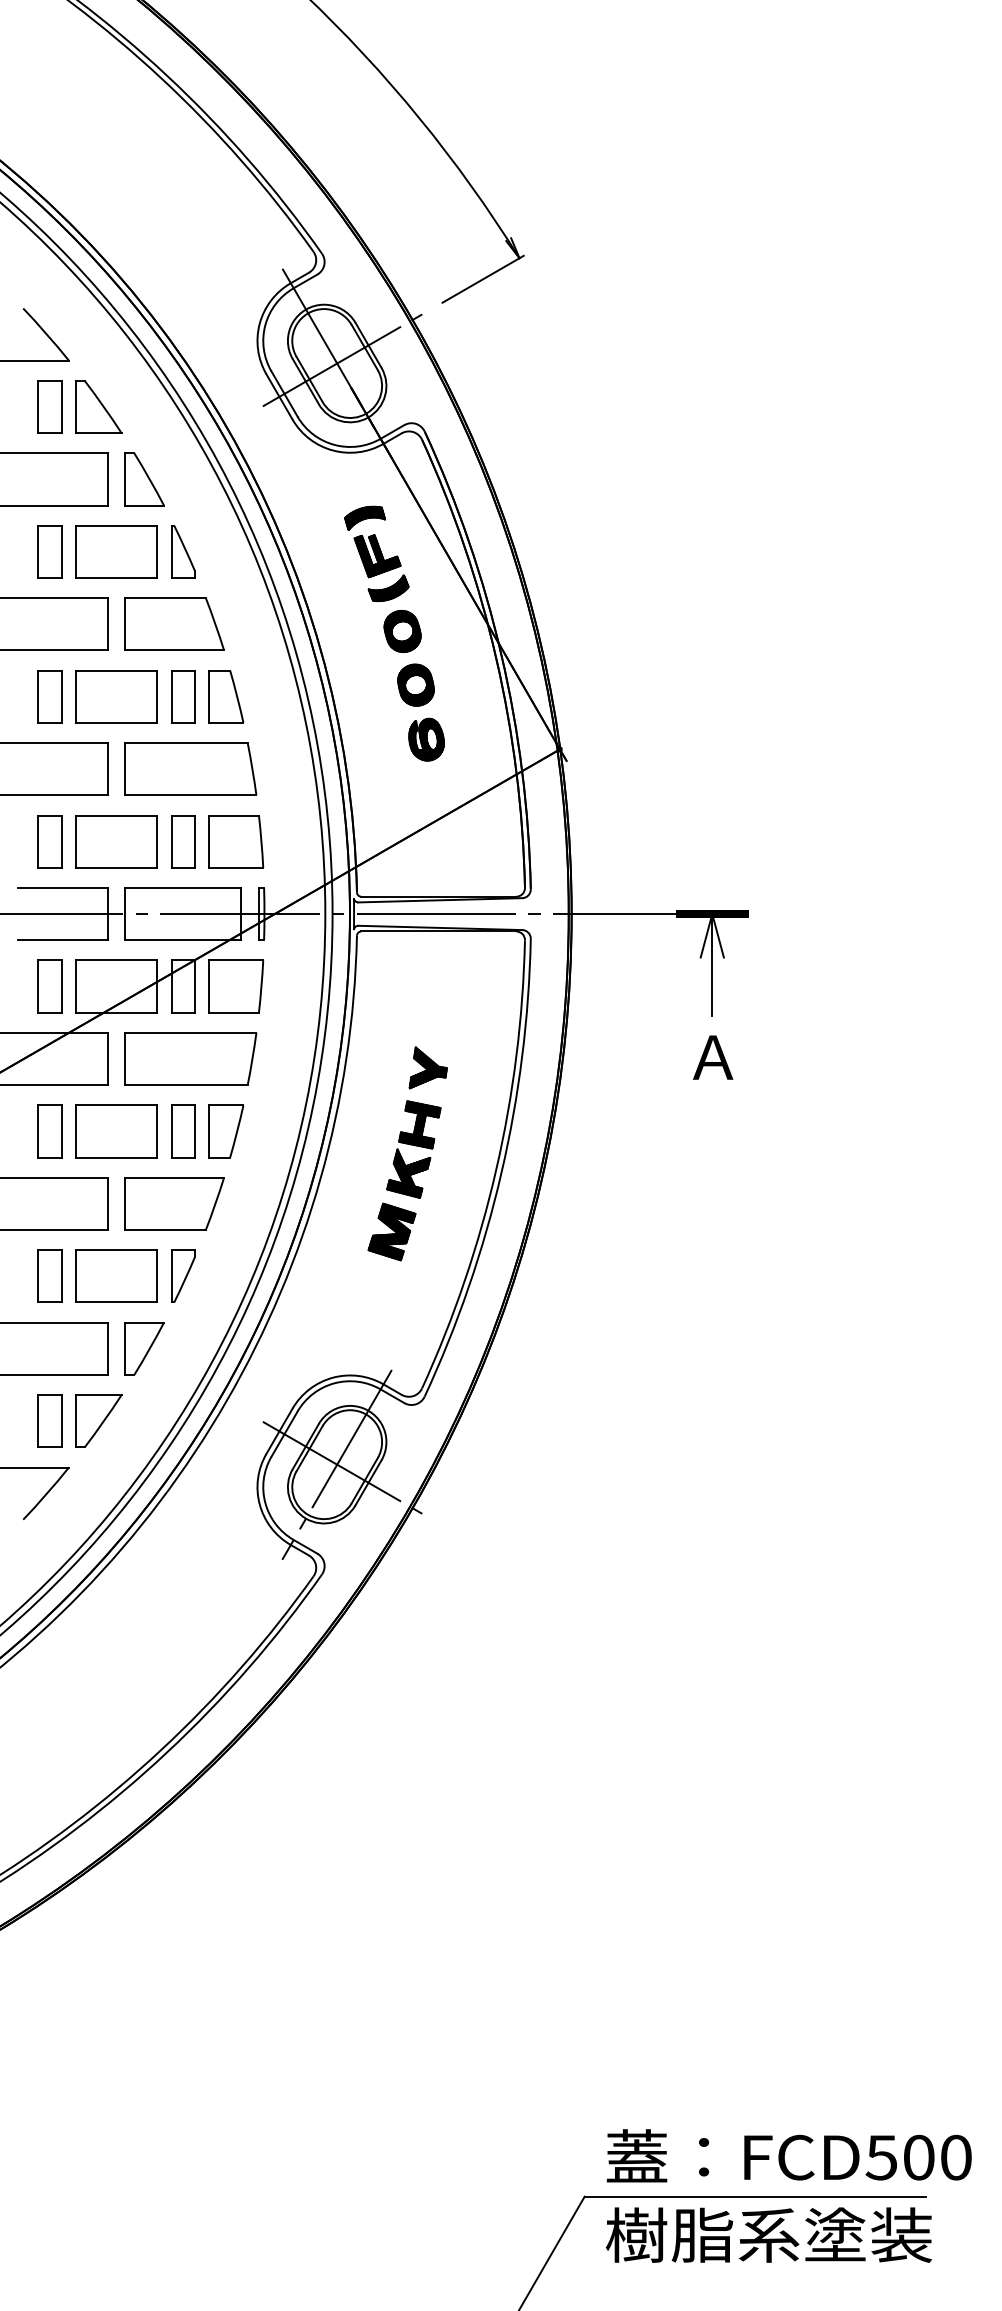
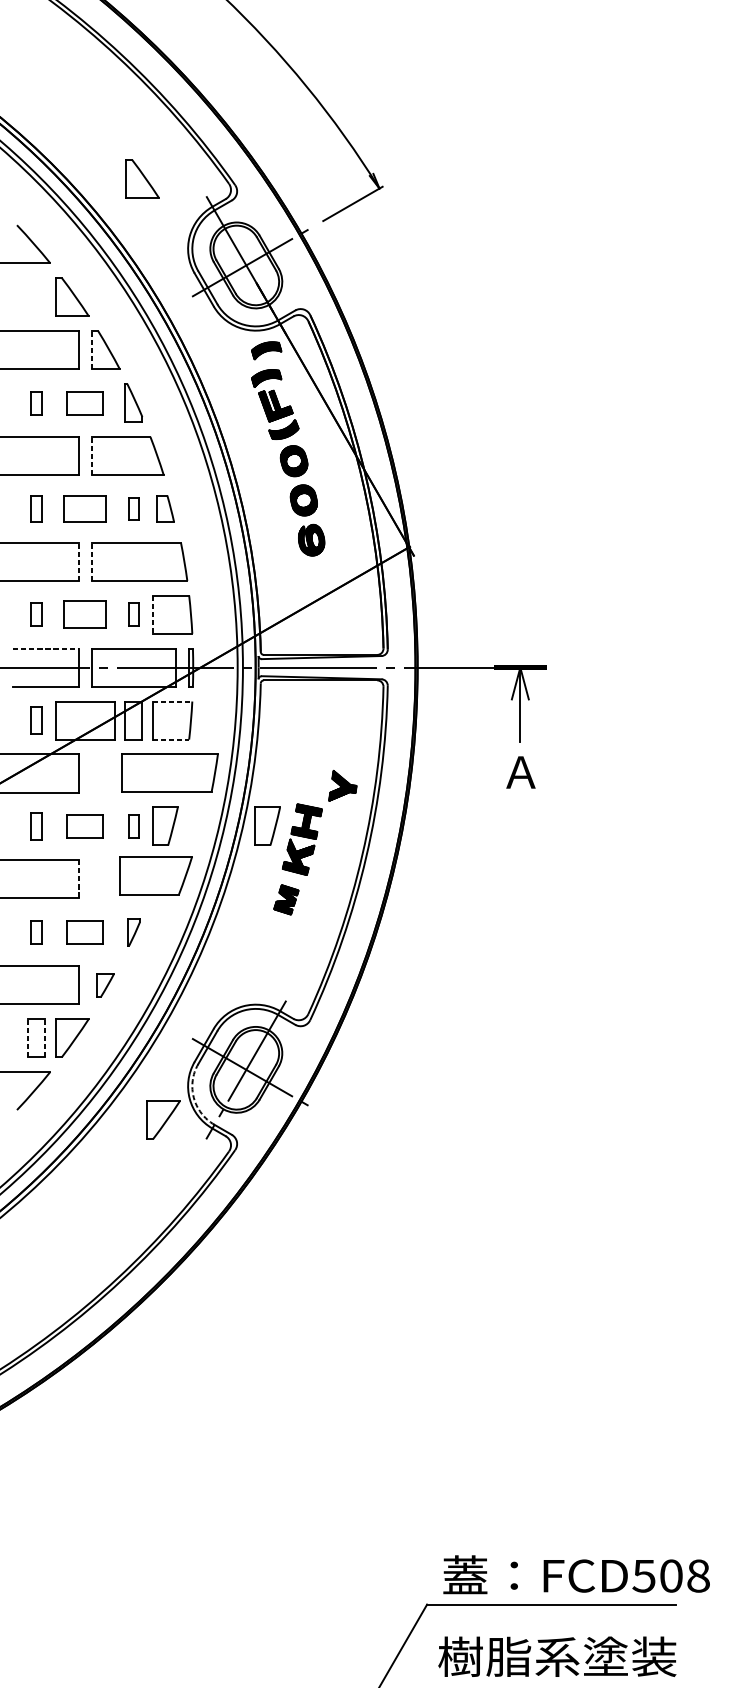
part: (194, 244) -> (142, 178), added
part: (49, 406) -> (36, 296), removed
line: (125, 478) -> (91, 349), solid -> dashed
part: (364, 479) -> (266, 350), added
part: (49, 551) -> (36, 402), size x0.6
part: (116, 551) -> (85, 402), size x0.6
line: (125, 623) -> (91, 455), solid -> dashed
part: (49, 696) -> (36, 508), size x0.7
part: (116, 696) -> (85, 508), size x0.7
part: (183, 696) -> (134, 508), size x0.6
part: (226, 696) -> (165, 508), size x0.7
line: (108, 768) -> (79, 561), solid -> dashed
line: (125, 768) -> (91, 561), solid -> dashed
part: (49, 841) -> (36, 614), size x0.6
part: (116, 841) -> (85, 614), size x0.7
part: (183, 841) -> (134, 614), size x0.6
line: (209, 842) -> (153, 615), solid -> dashed
line: (63, 888) -> (46, 648), solid -> dashed
line: (236, 960) -> (172, 701), solid -> dashed
part: (49, 986) -> (36, 720), size x0.7
line: (234, 1012) -> (171, 739), solid -> dashed
part: (190, 1058) -> (169, 772), moved
part: (427, 1067) -> (342, 785), moved
part: (49, 1131) -> (36, 826), size x0.7
part: (116, 1131) -> (85, 826), size x0.6
part: (183, 1131) -> (134, 826), size x0.6
part: (366, 1131) -> (267, 826), added
part: (174, 1203) -> (155, 875), moved
line: (108, 1204) -> (79, 879), solid -> dashed
part: (391, 1231) -> (286, 899), size x0.7
part: (49, 1275) -> (36, 931), size x0.6
part: (116, 1275) -> (85, 931), size x0.6
part: (183, 1275) -> (134, 931), size x0.7
part: (144, 1348) -> (105, 984), size x0.6
line: (38, 1420) -> (28, 1037), solid -> dashed
line: (61, 1420) -> (44, 1037), solid -> dashed
arc: (265, 1503) -> (193, 1098), solid -> dashed
part: (223, 1532) -> (163, 1119), added
text: (956, 2157) -> (698, 1575), FCD500 -> FCD508
text: (768, 2234) -> (557, 1656), moved

